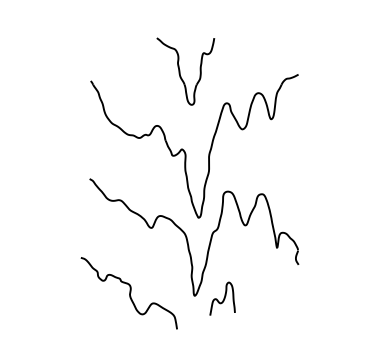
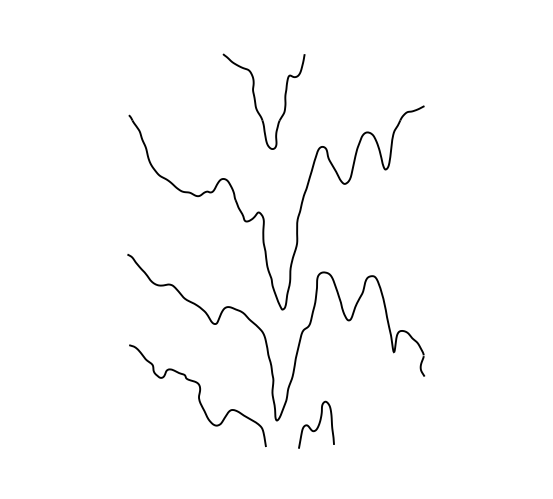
curve: (129, 293) -> (198, 395), moved

